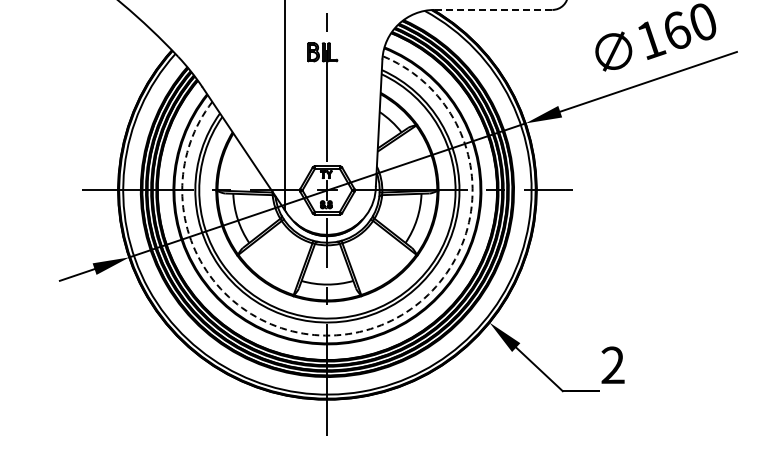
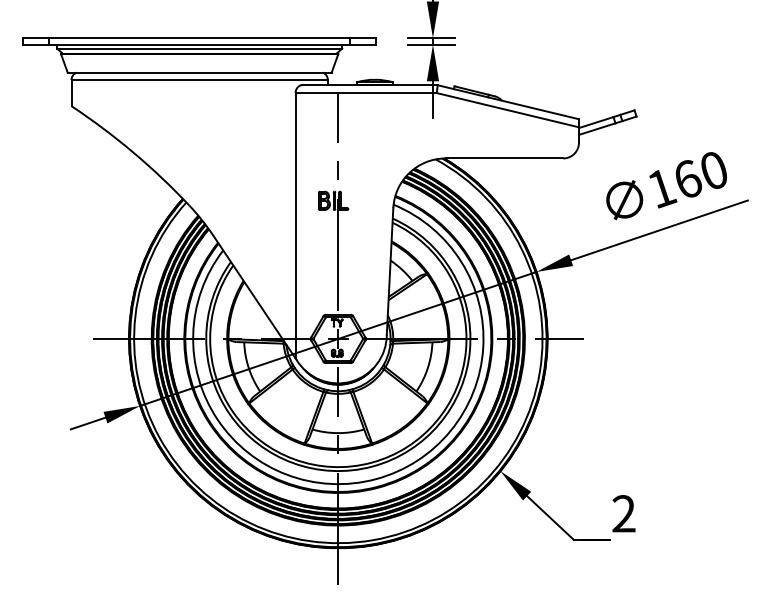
line: (493, 9) -> (504, 158), dashed -> solid
arc: (364, 330) -> (375, 479), dashed -> solid

